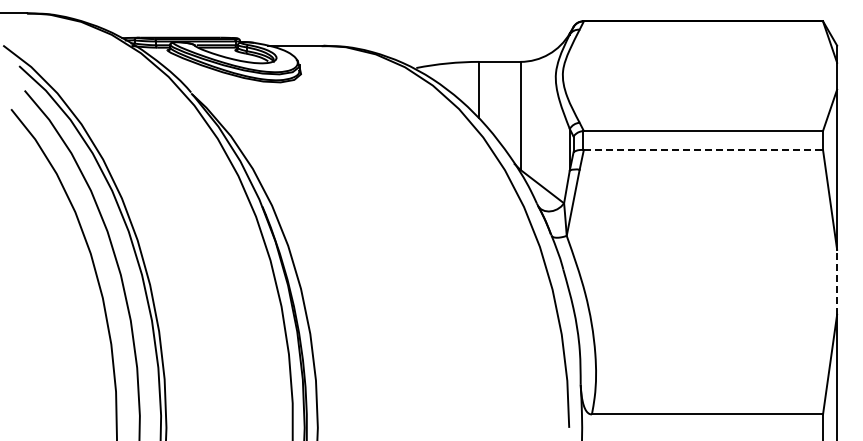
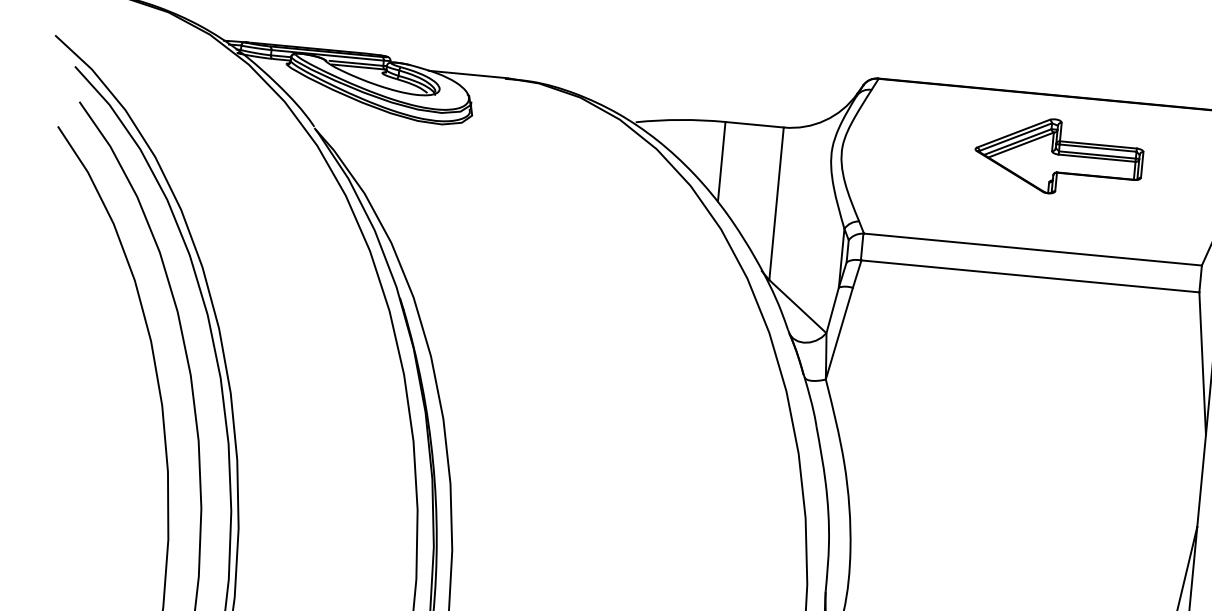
part: (715, 64) -> (1058, 157), added
line: (703, 150) -> (1030, 277), dashed -> solid
line: (837, 282) -> (1202, 481), dashed -> solid

